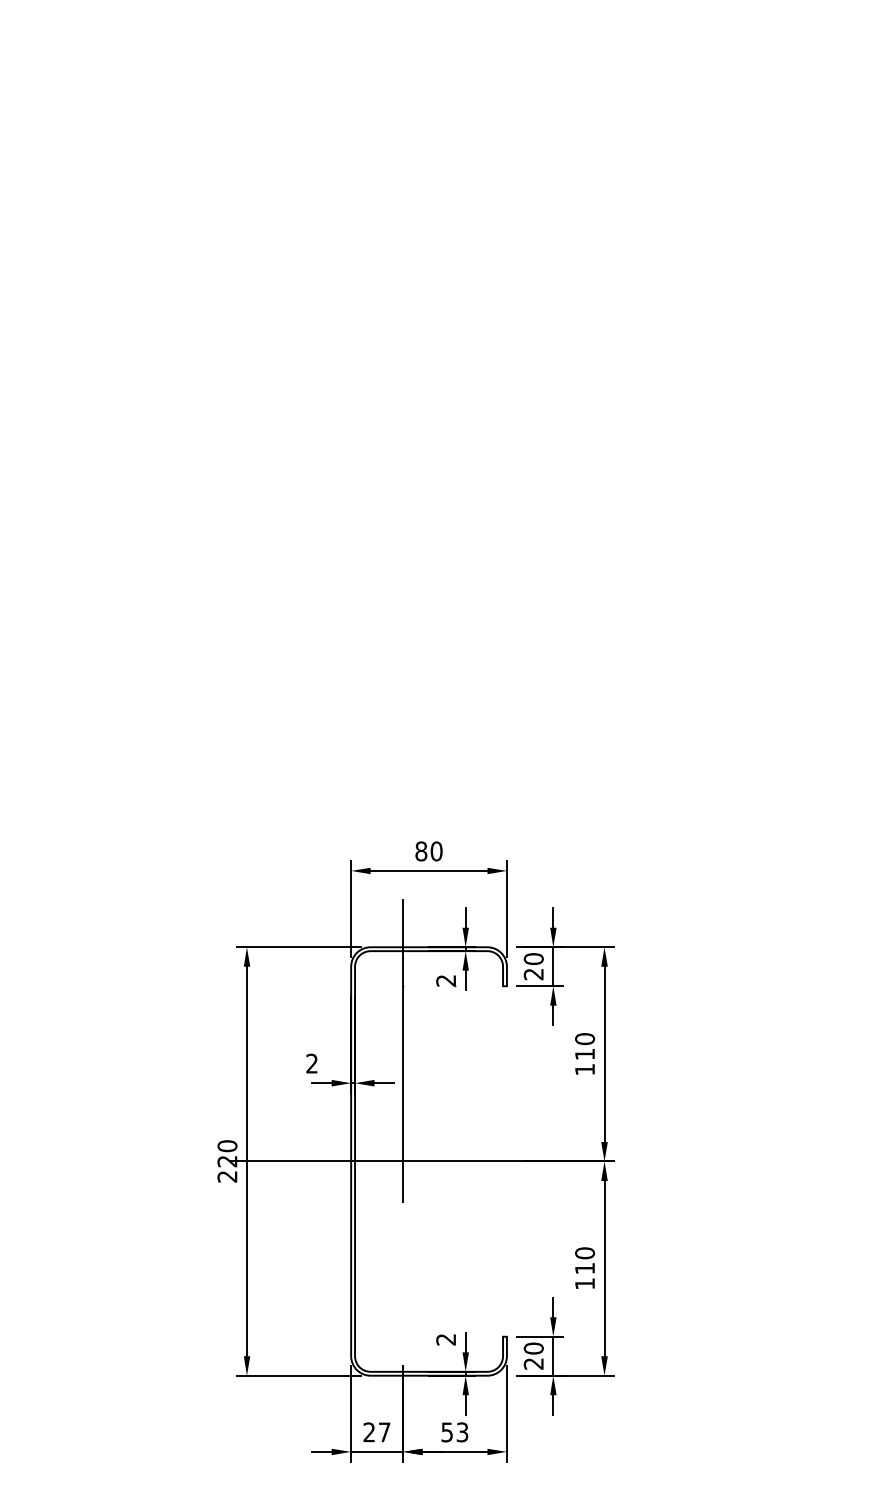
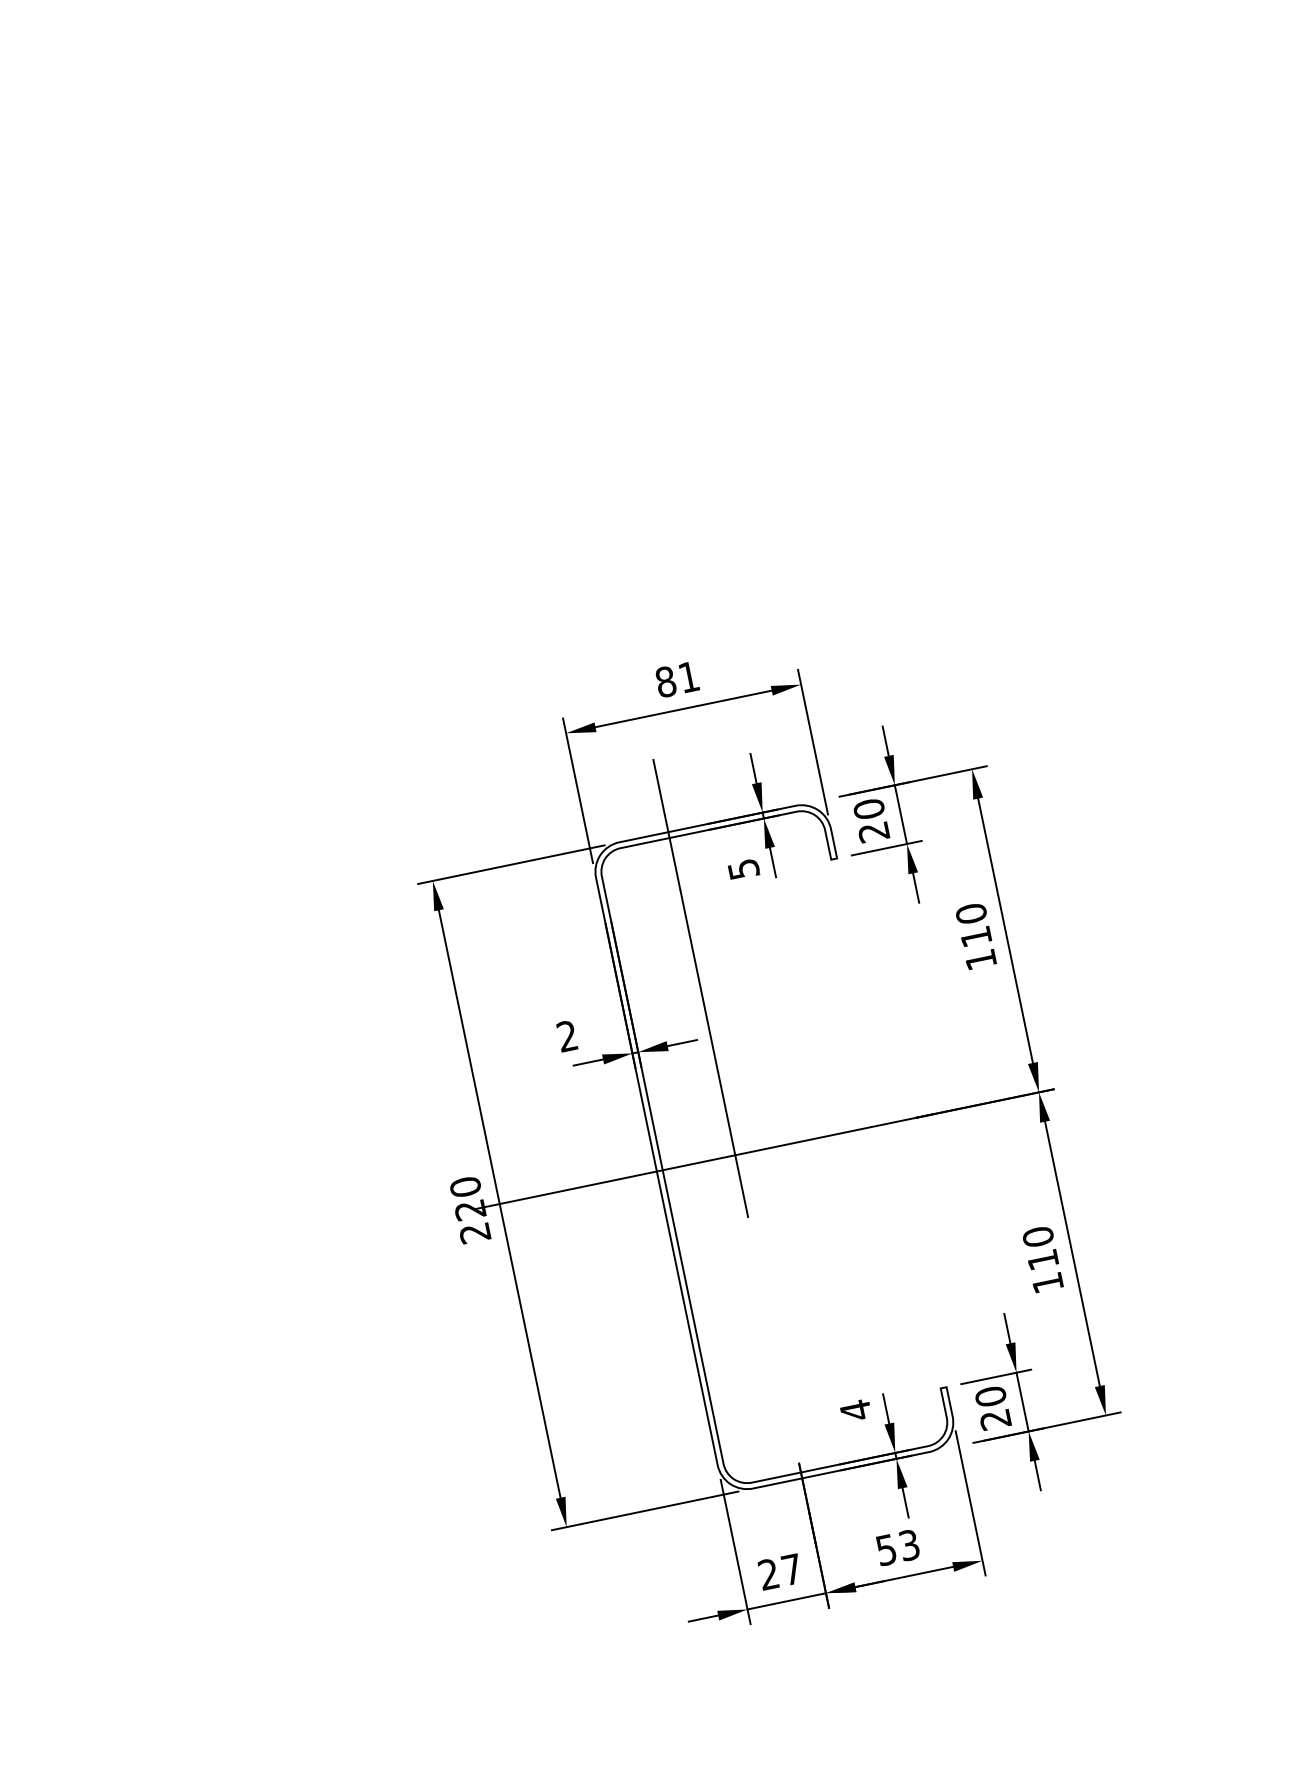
text: (436, 851) -> (688, 677), 80 -> 81
text: (446, 980) -> (744, 868), 2 -> 5
text: (445, 1339) -> (854, 1410), 2 -> 4

